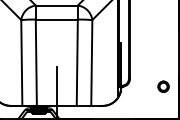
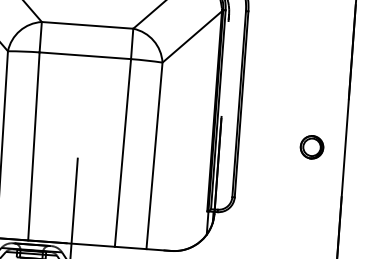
part: (163, 86) -> (311, 146), moved

